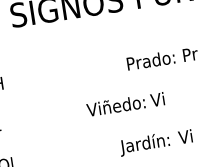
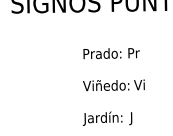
text: (162, 58) -> (111, 53), moved
text: (125, 104) -> (113, 85), moved
text: (184, 138) -> (134, 118), Vi -> J

